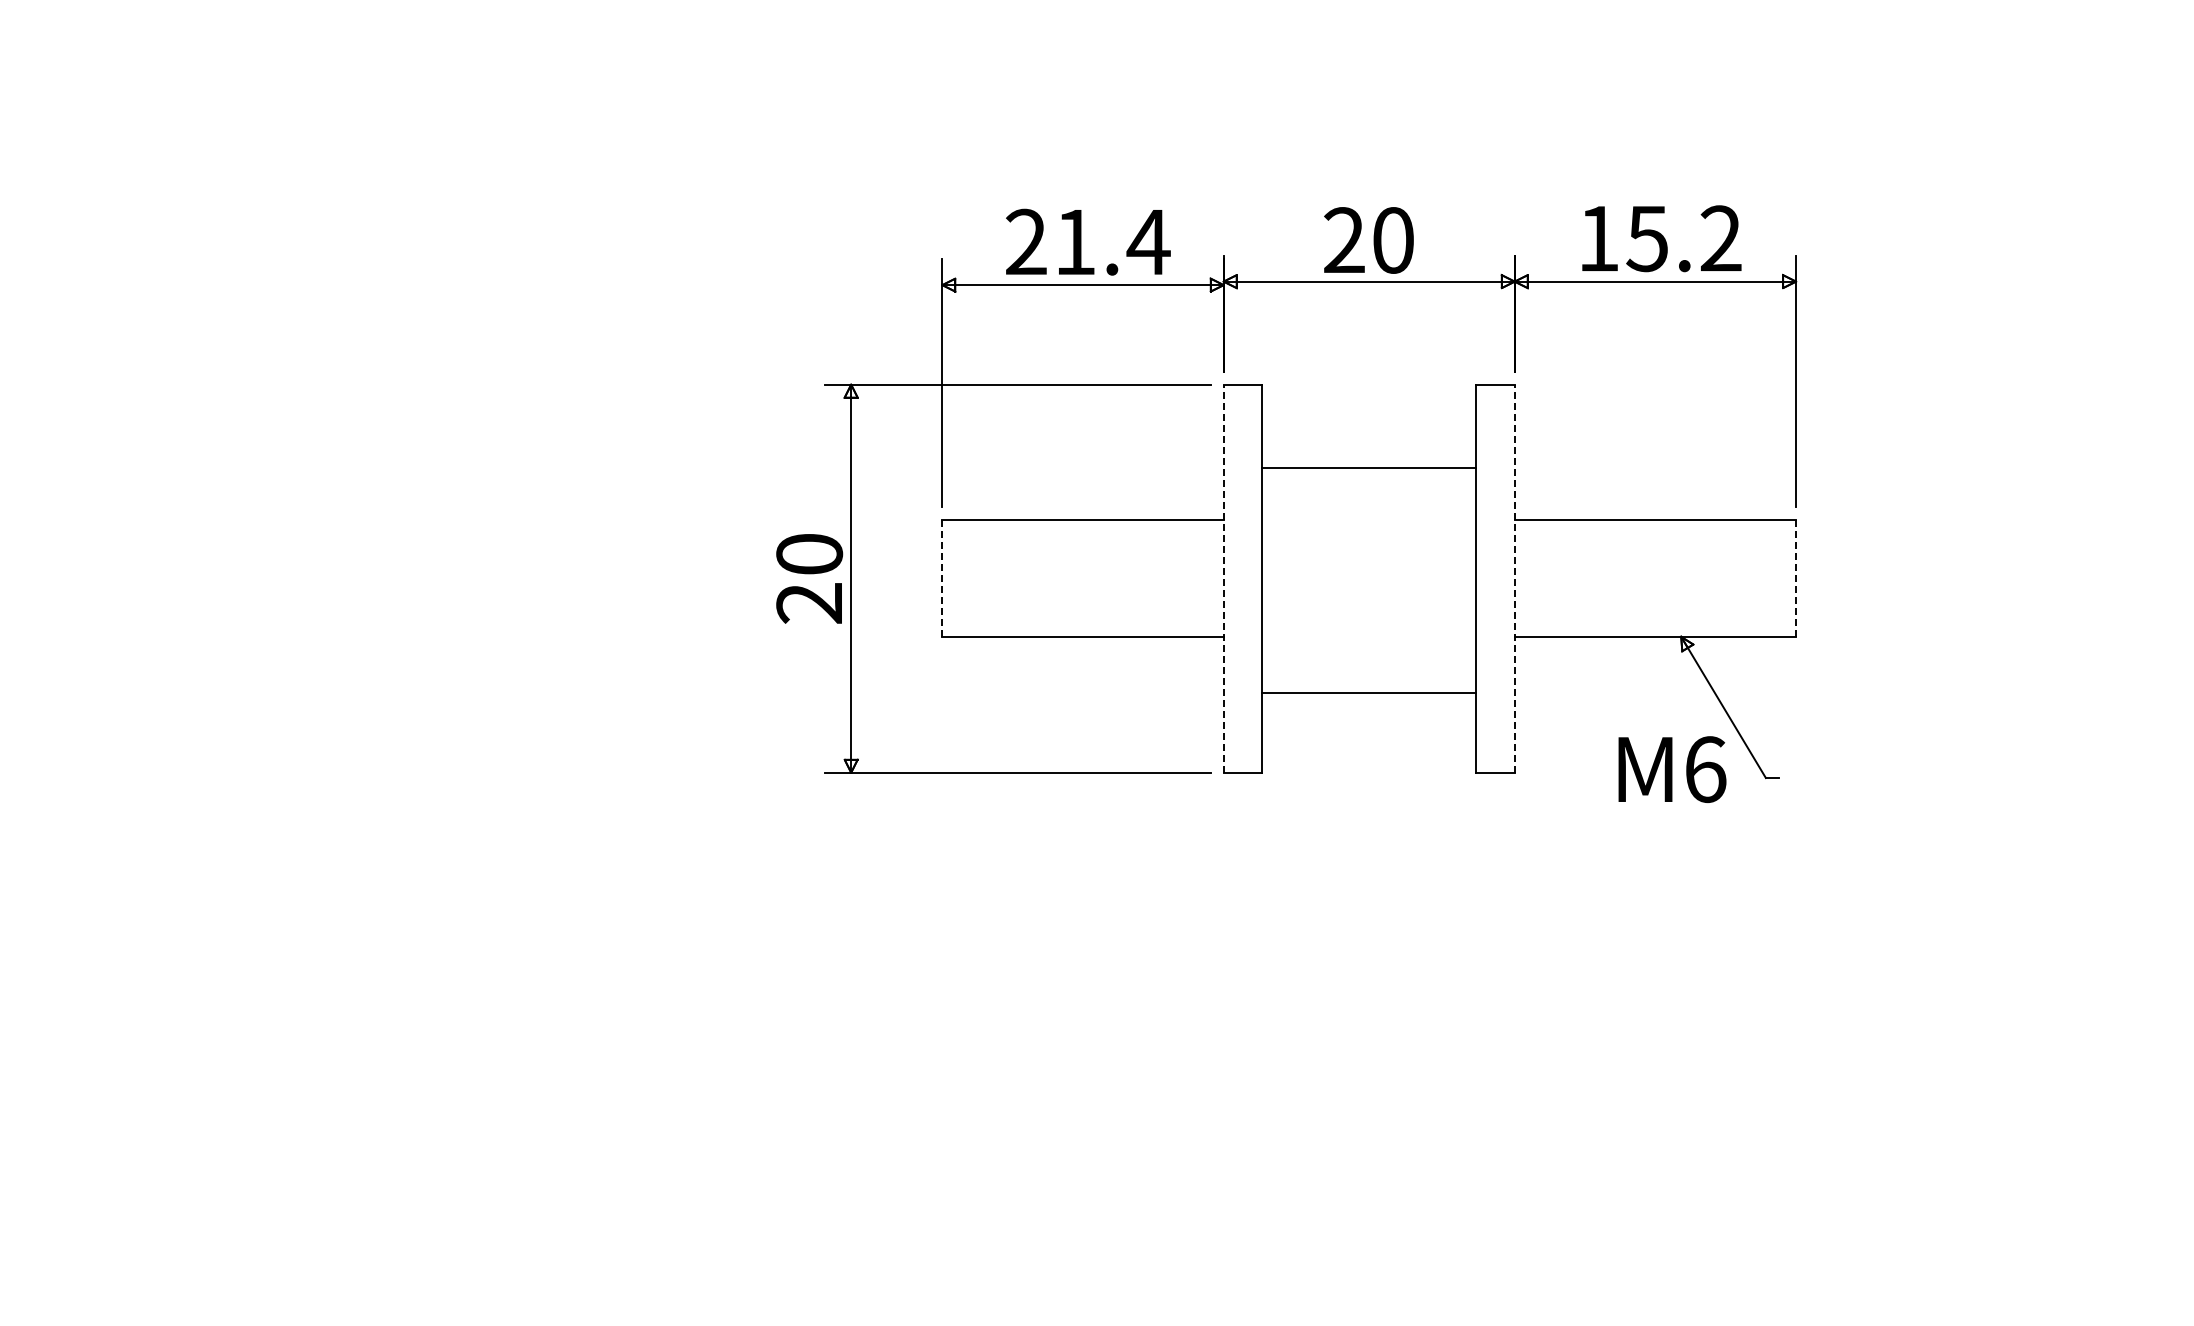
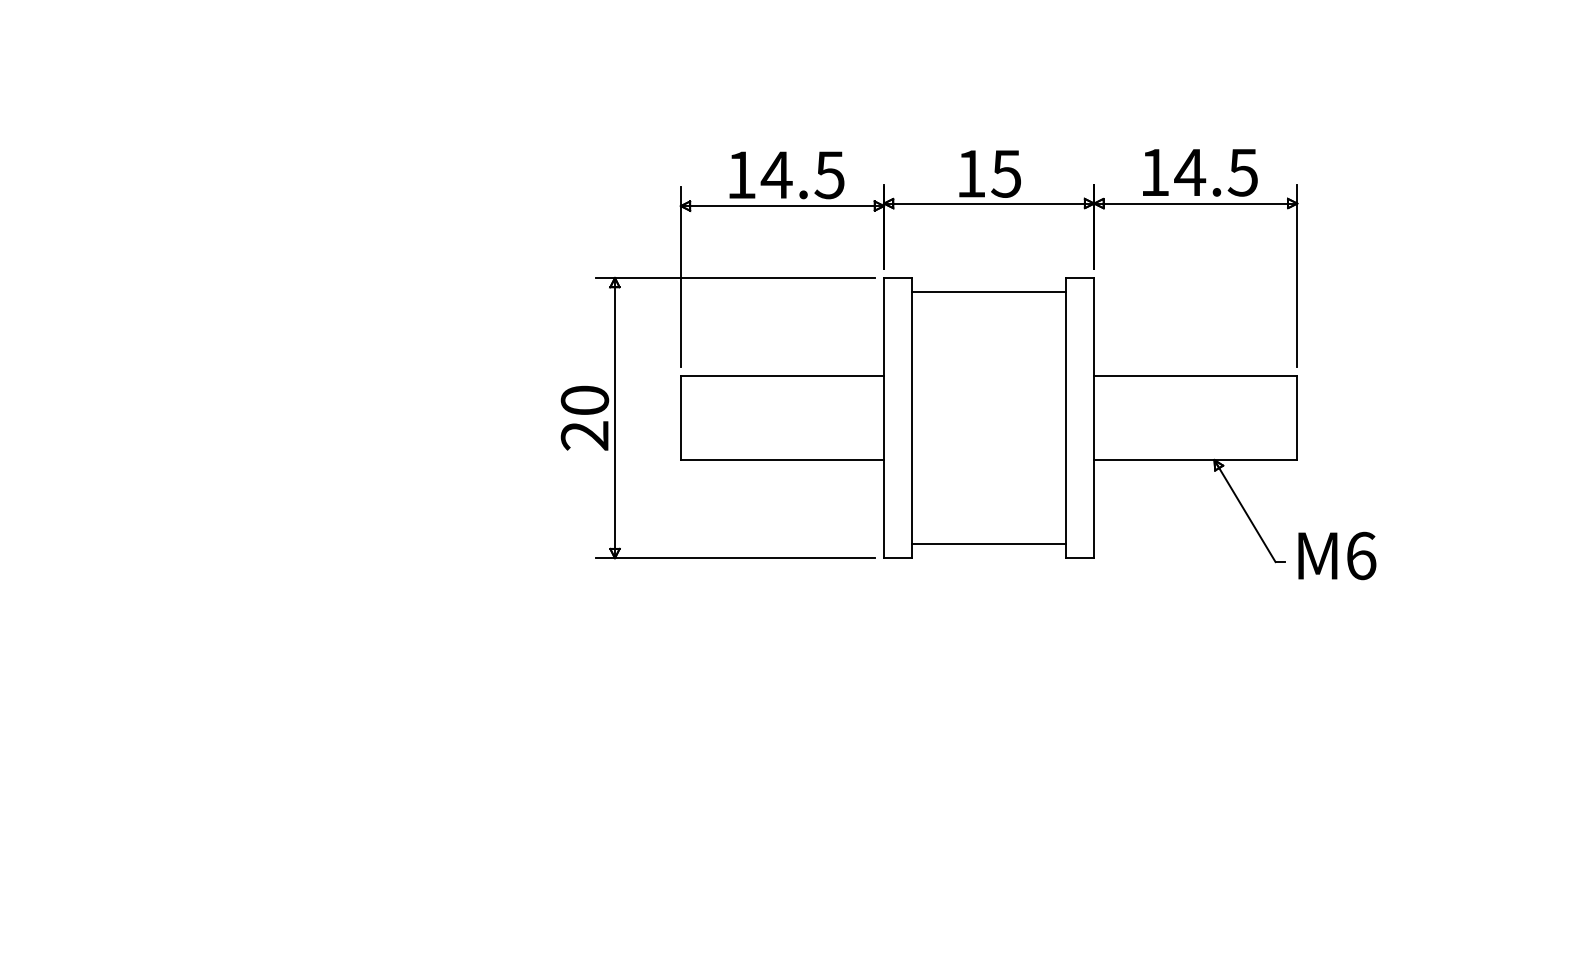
text: (1683, 238) -> (1216, 172), 15.2 -> 14.5
text: (1368, 240) -> (988, 173), 20 -> 15
text: (1088, 241) -> (786, 174), 21.4 -> 14.5
line: (1368, 467) -> (988, 291), moved
line: (942, 578) -> (680, 417), dashed -> solid
line: (1223, 578) -> (883, 417), dashed -> solid
line: (1514, 578) -> (1094, 417), dashed -> solid
line: (1796, 578) -> (1297, 417), dashed -> solid
line: (1368, 693) -> (988, 544), moved
text: (1672, 769) -> (1337, 555), moved

